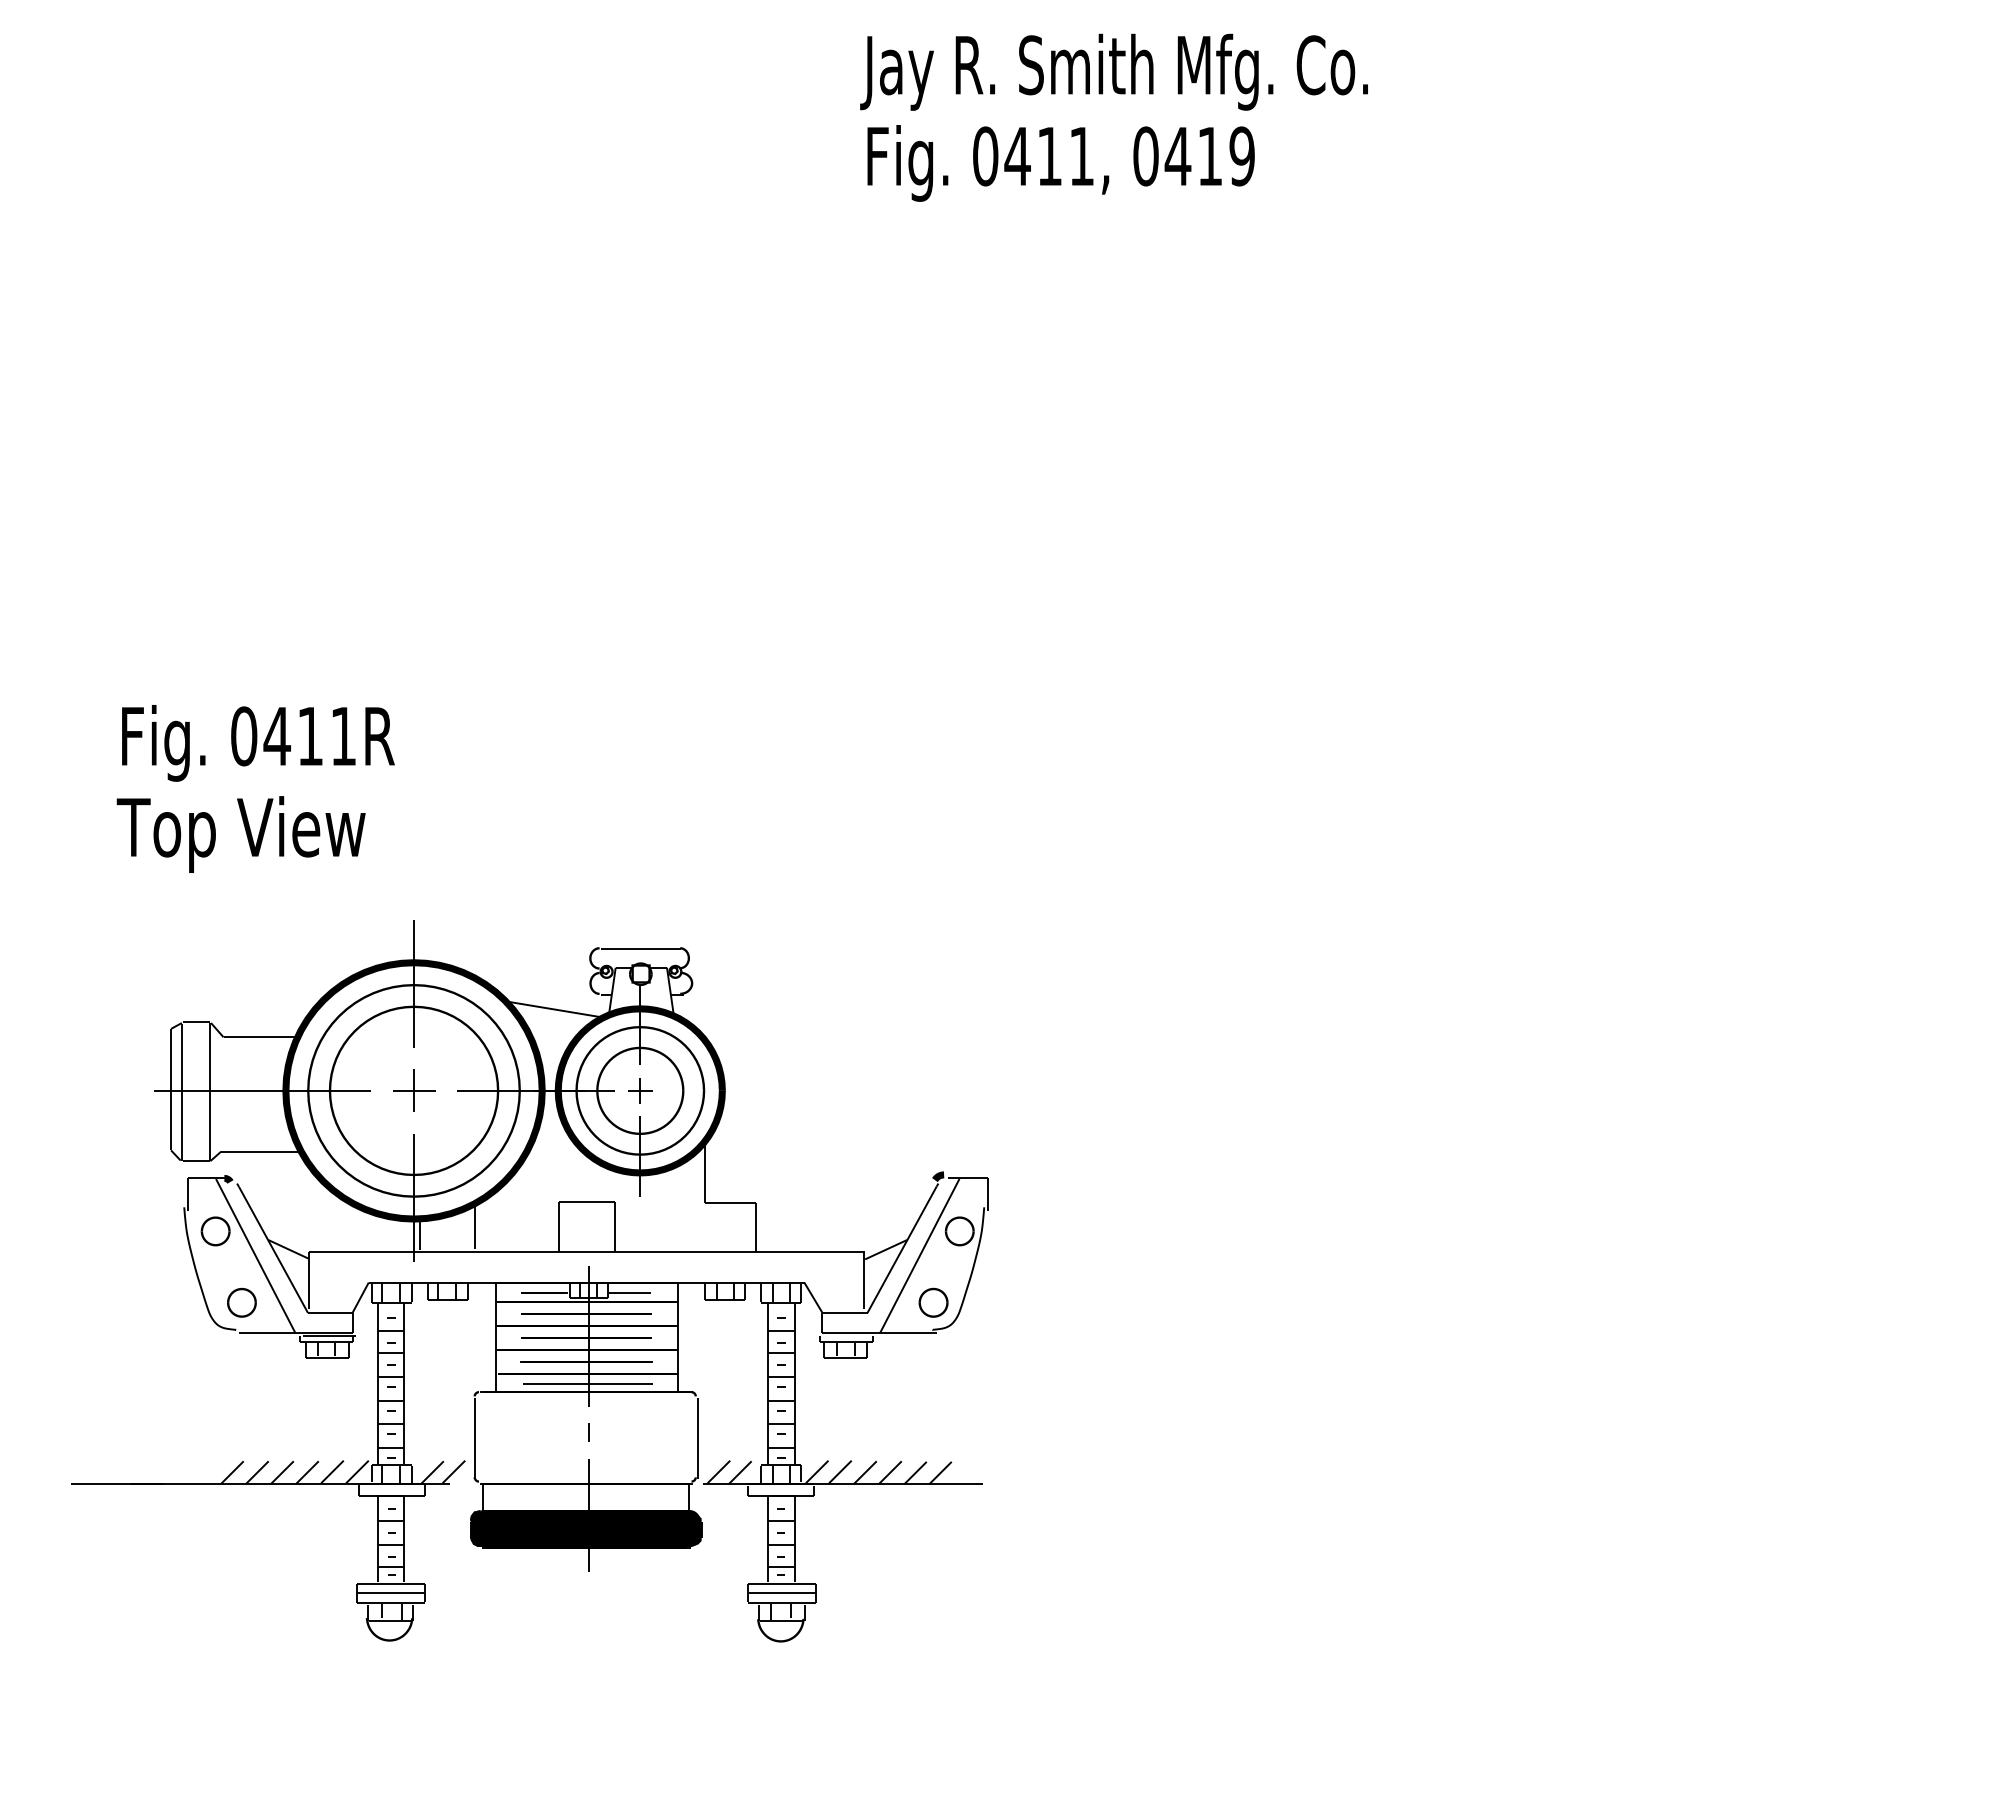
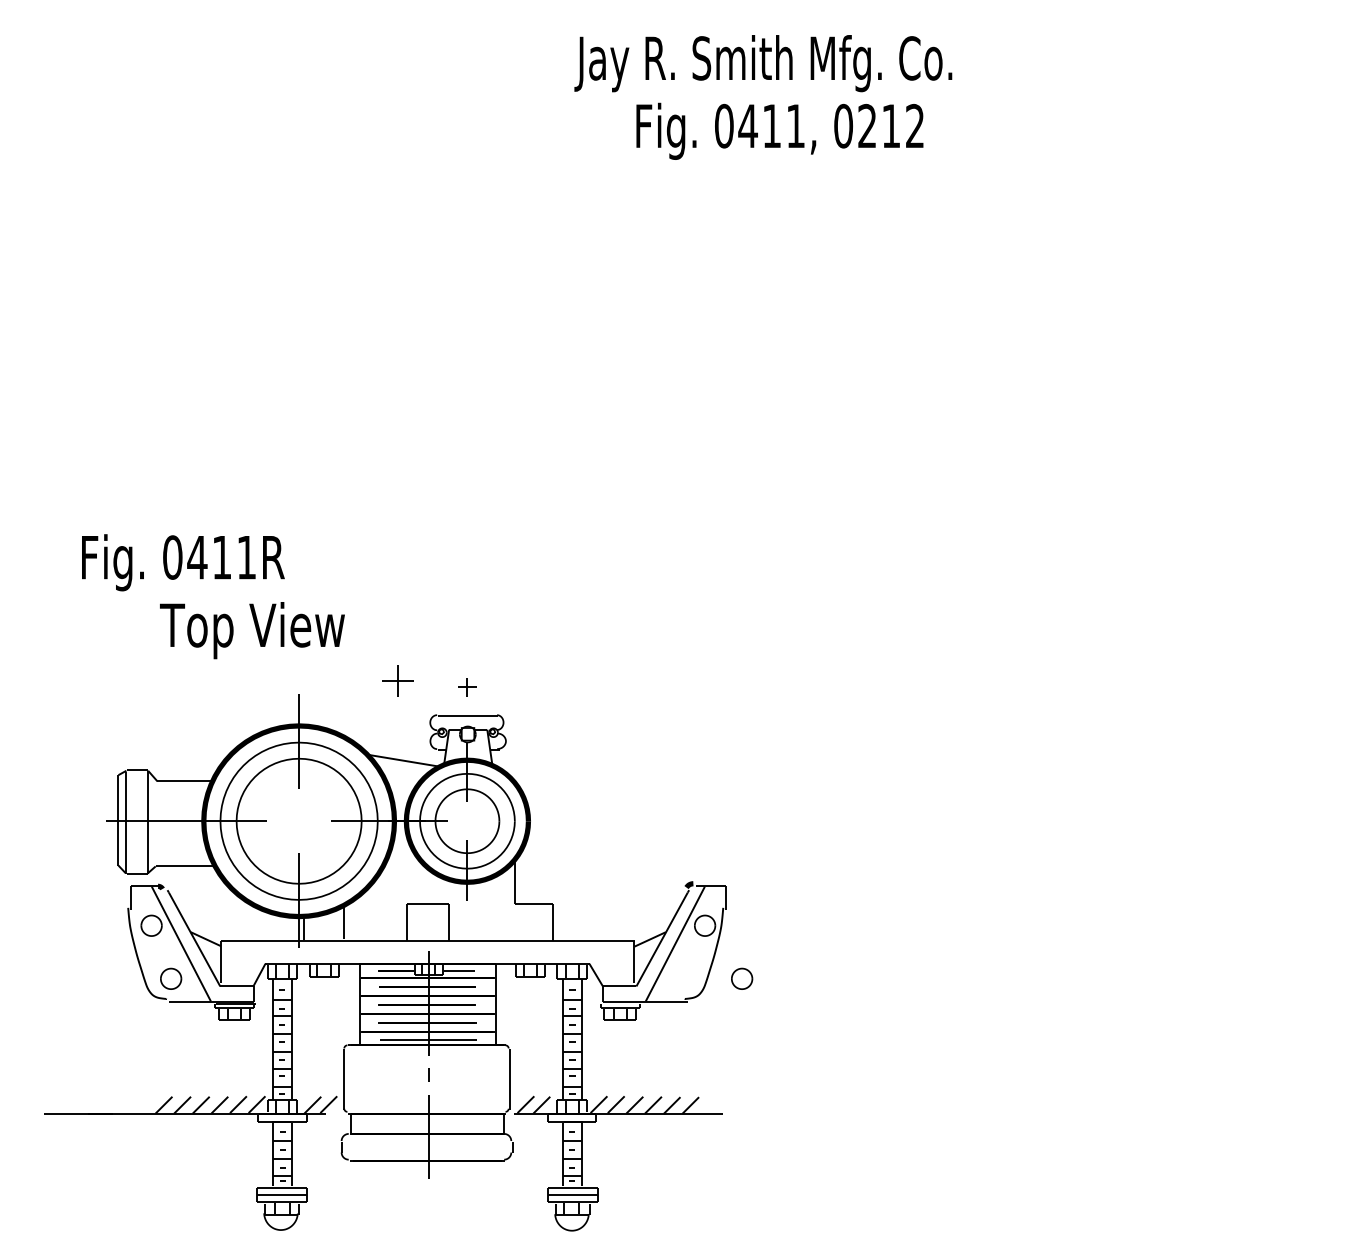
text: (1113, 71) -> (762, 63), moved
text: (1209, 156) -> (890, 126), 0419 -> 0212
text: (240, 834) -> (251, 630), moved
part: (414, 1090) -> (398, 681), moved
part: (640, 1090) -> (467, 687), moved
part: (933, 1302) -> (742, 978), moved
fill: (585, 1528) -> (426, 1146), removed

